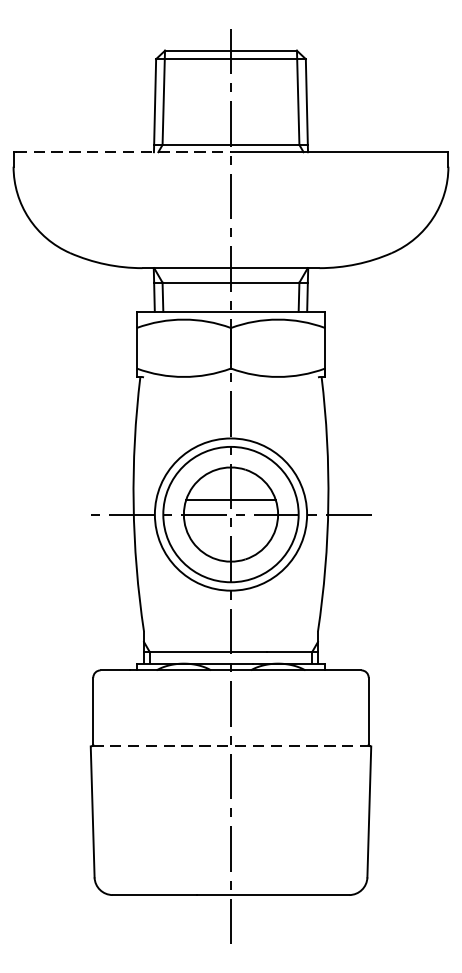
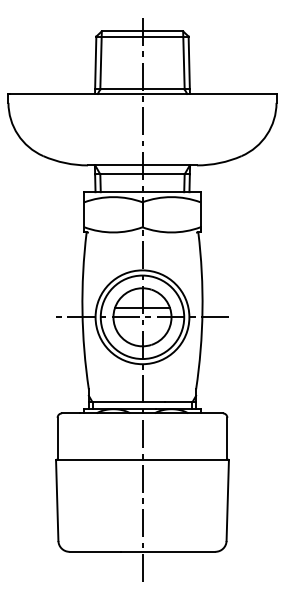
line: (123, 151) -> (76, 93), dashed -> solid
line: (231, 746) -> (142, 460), dashed -> solid

